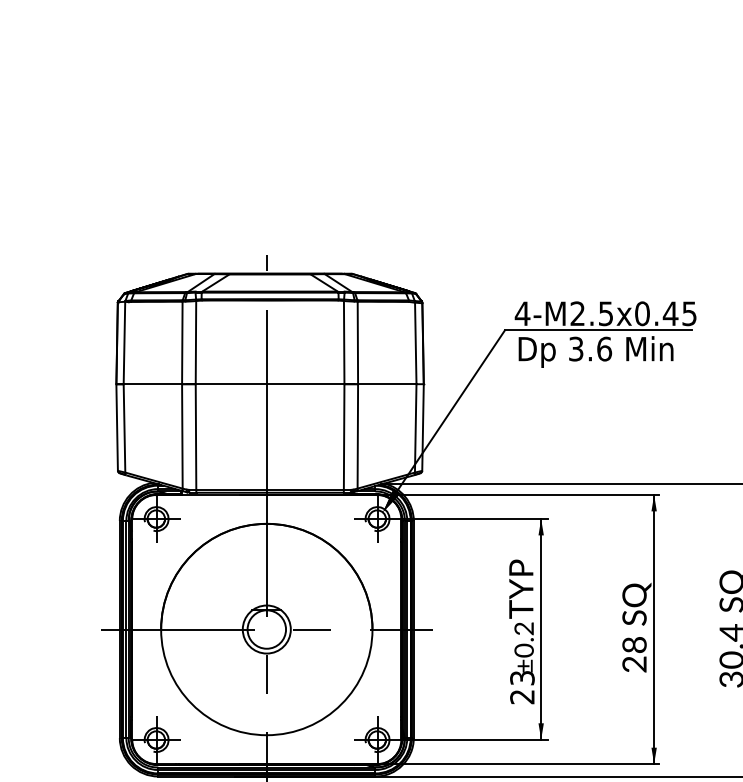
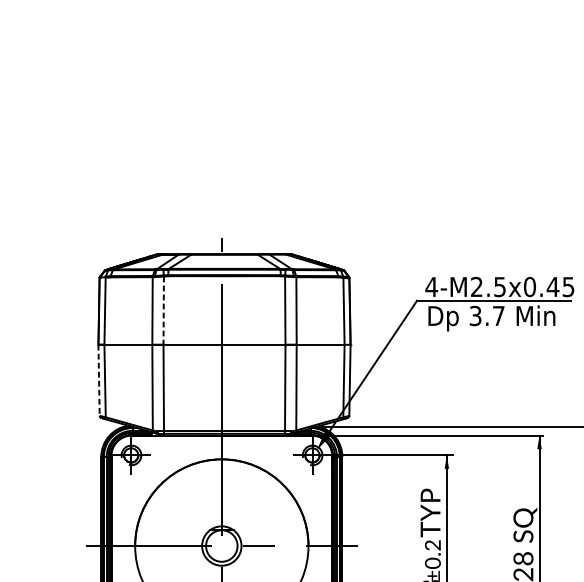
line: (195, 342) -> (163, 310), solid -> dashed
text: (604, 348) -> (498, 315), 3.6 -> 3.7
line: (117, 428) -> (99, 381), solid -> dashed

